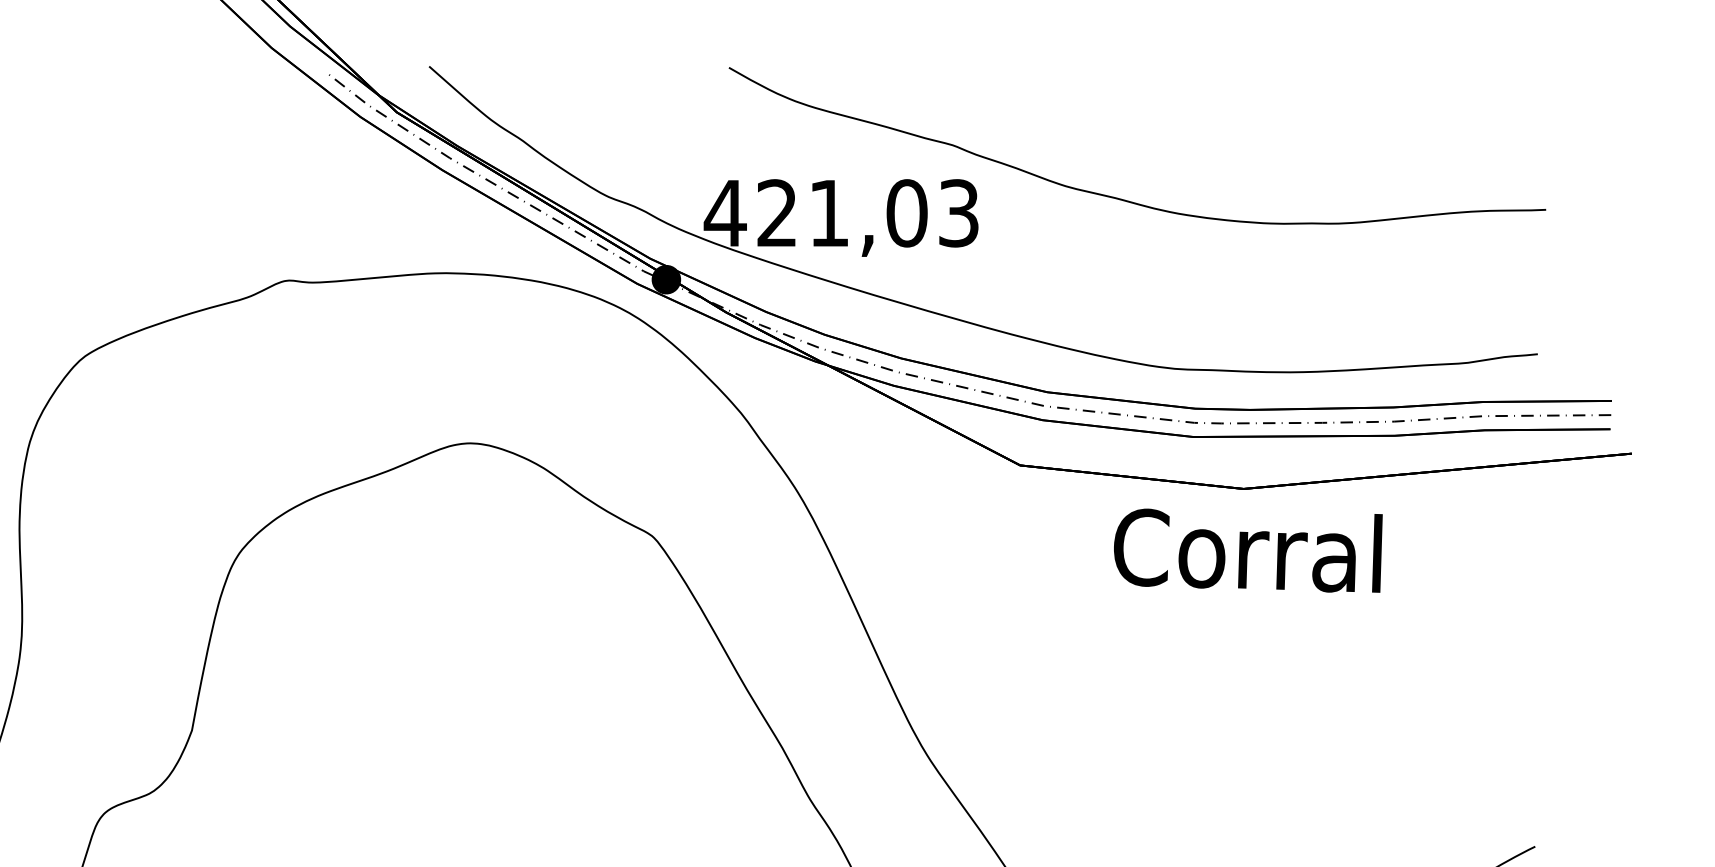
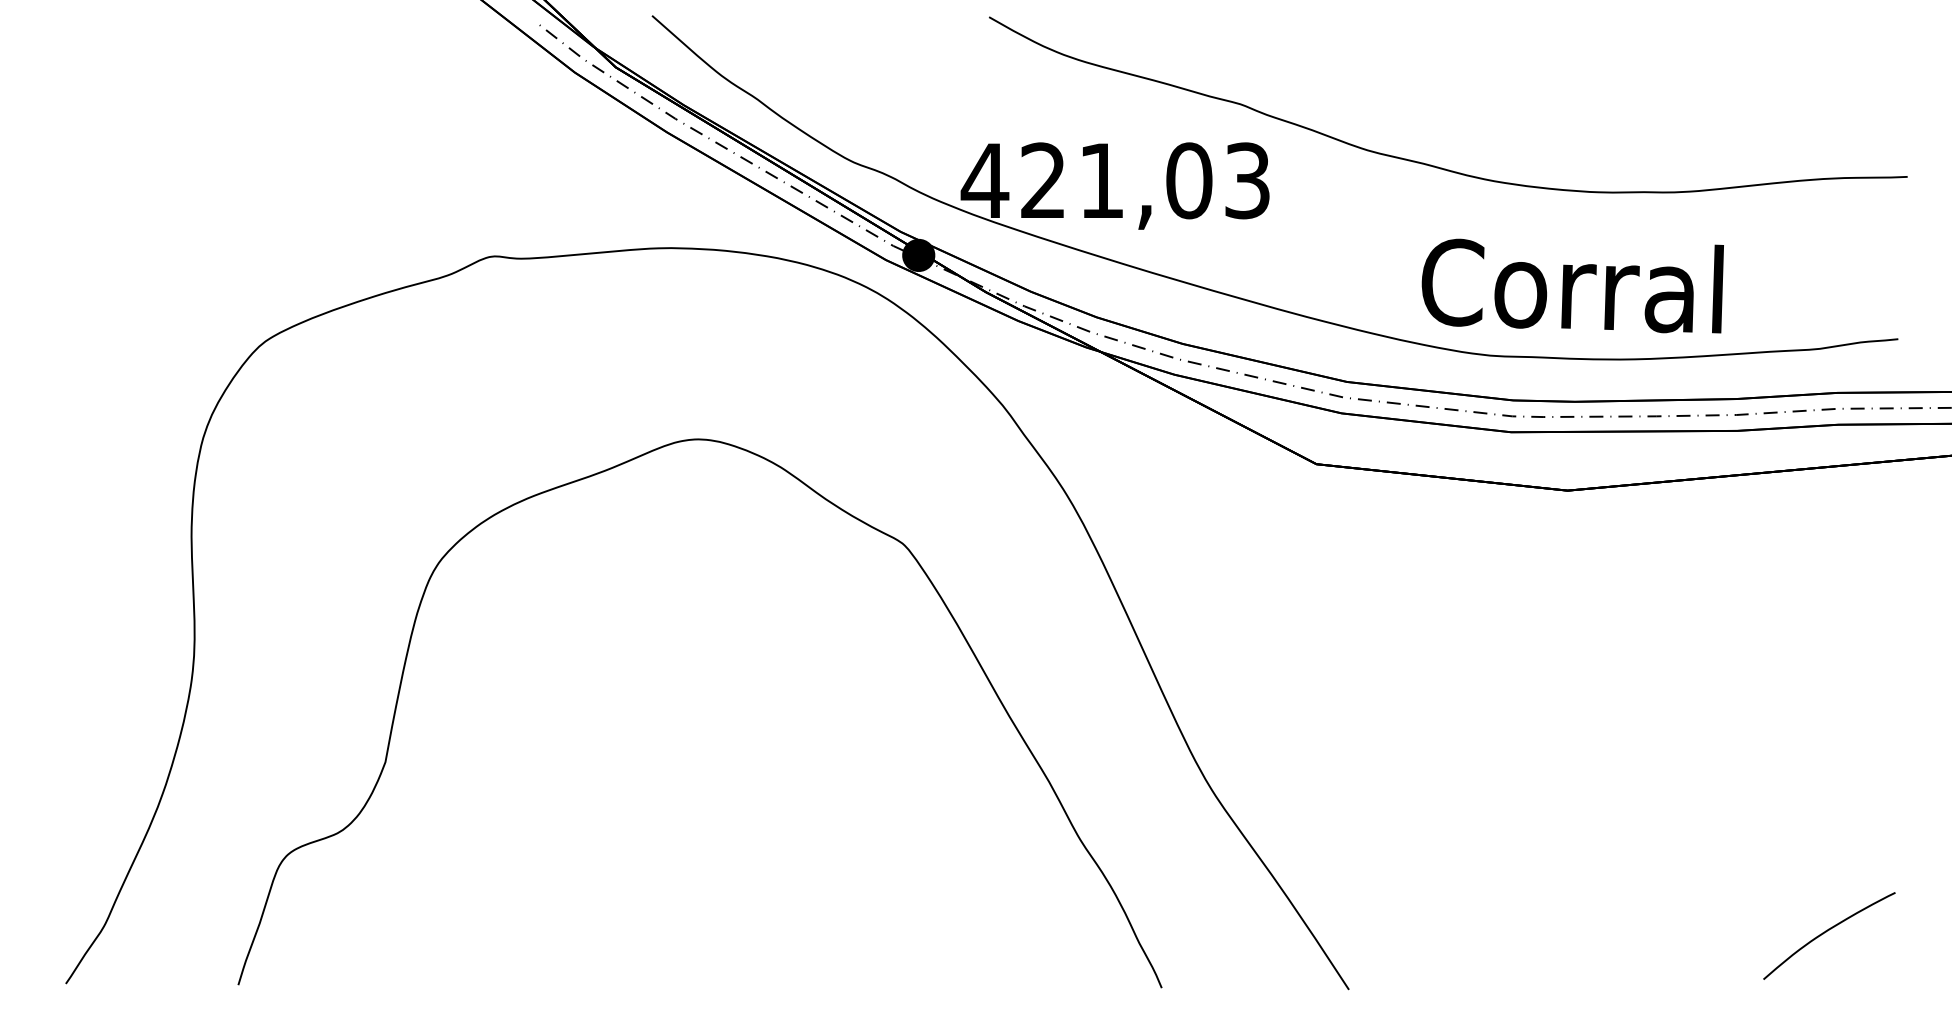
text: (1247, 550) -> (1572, 285), moved

